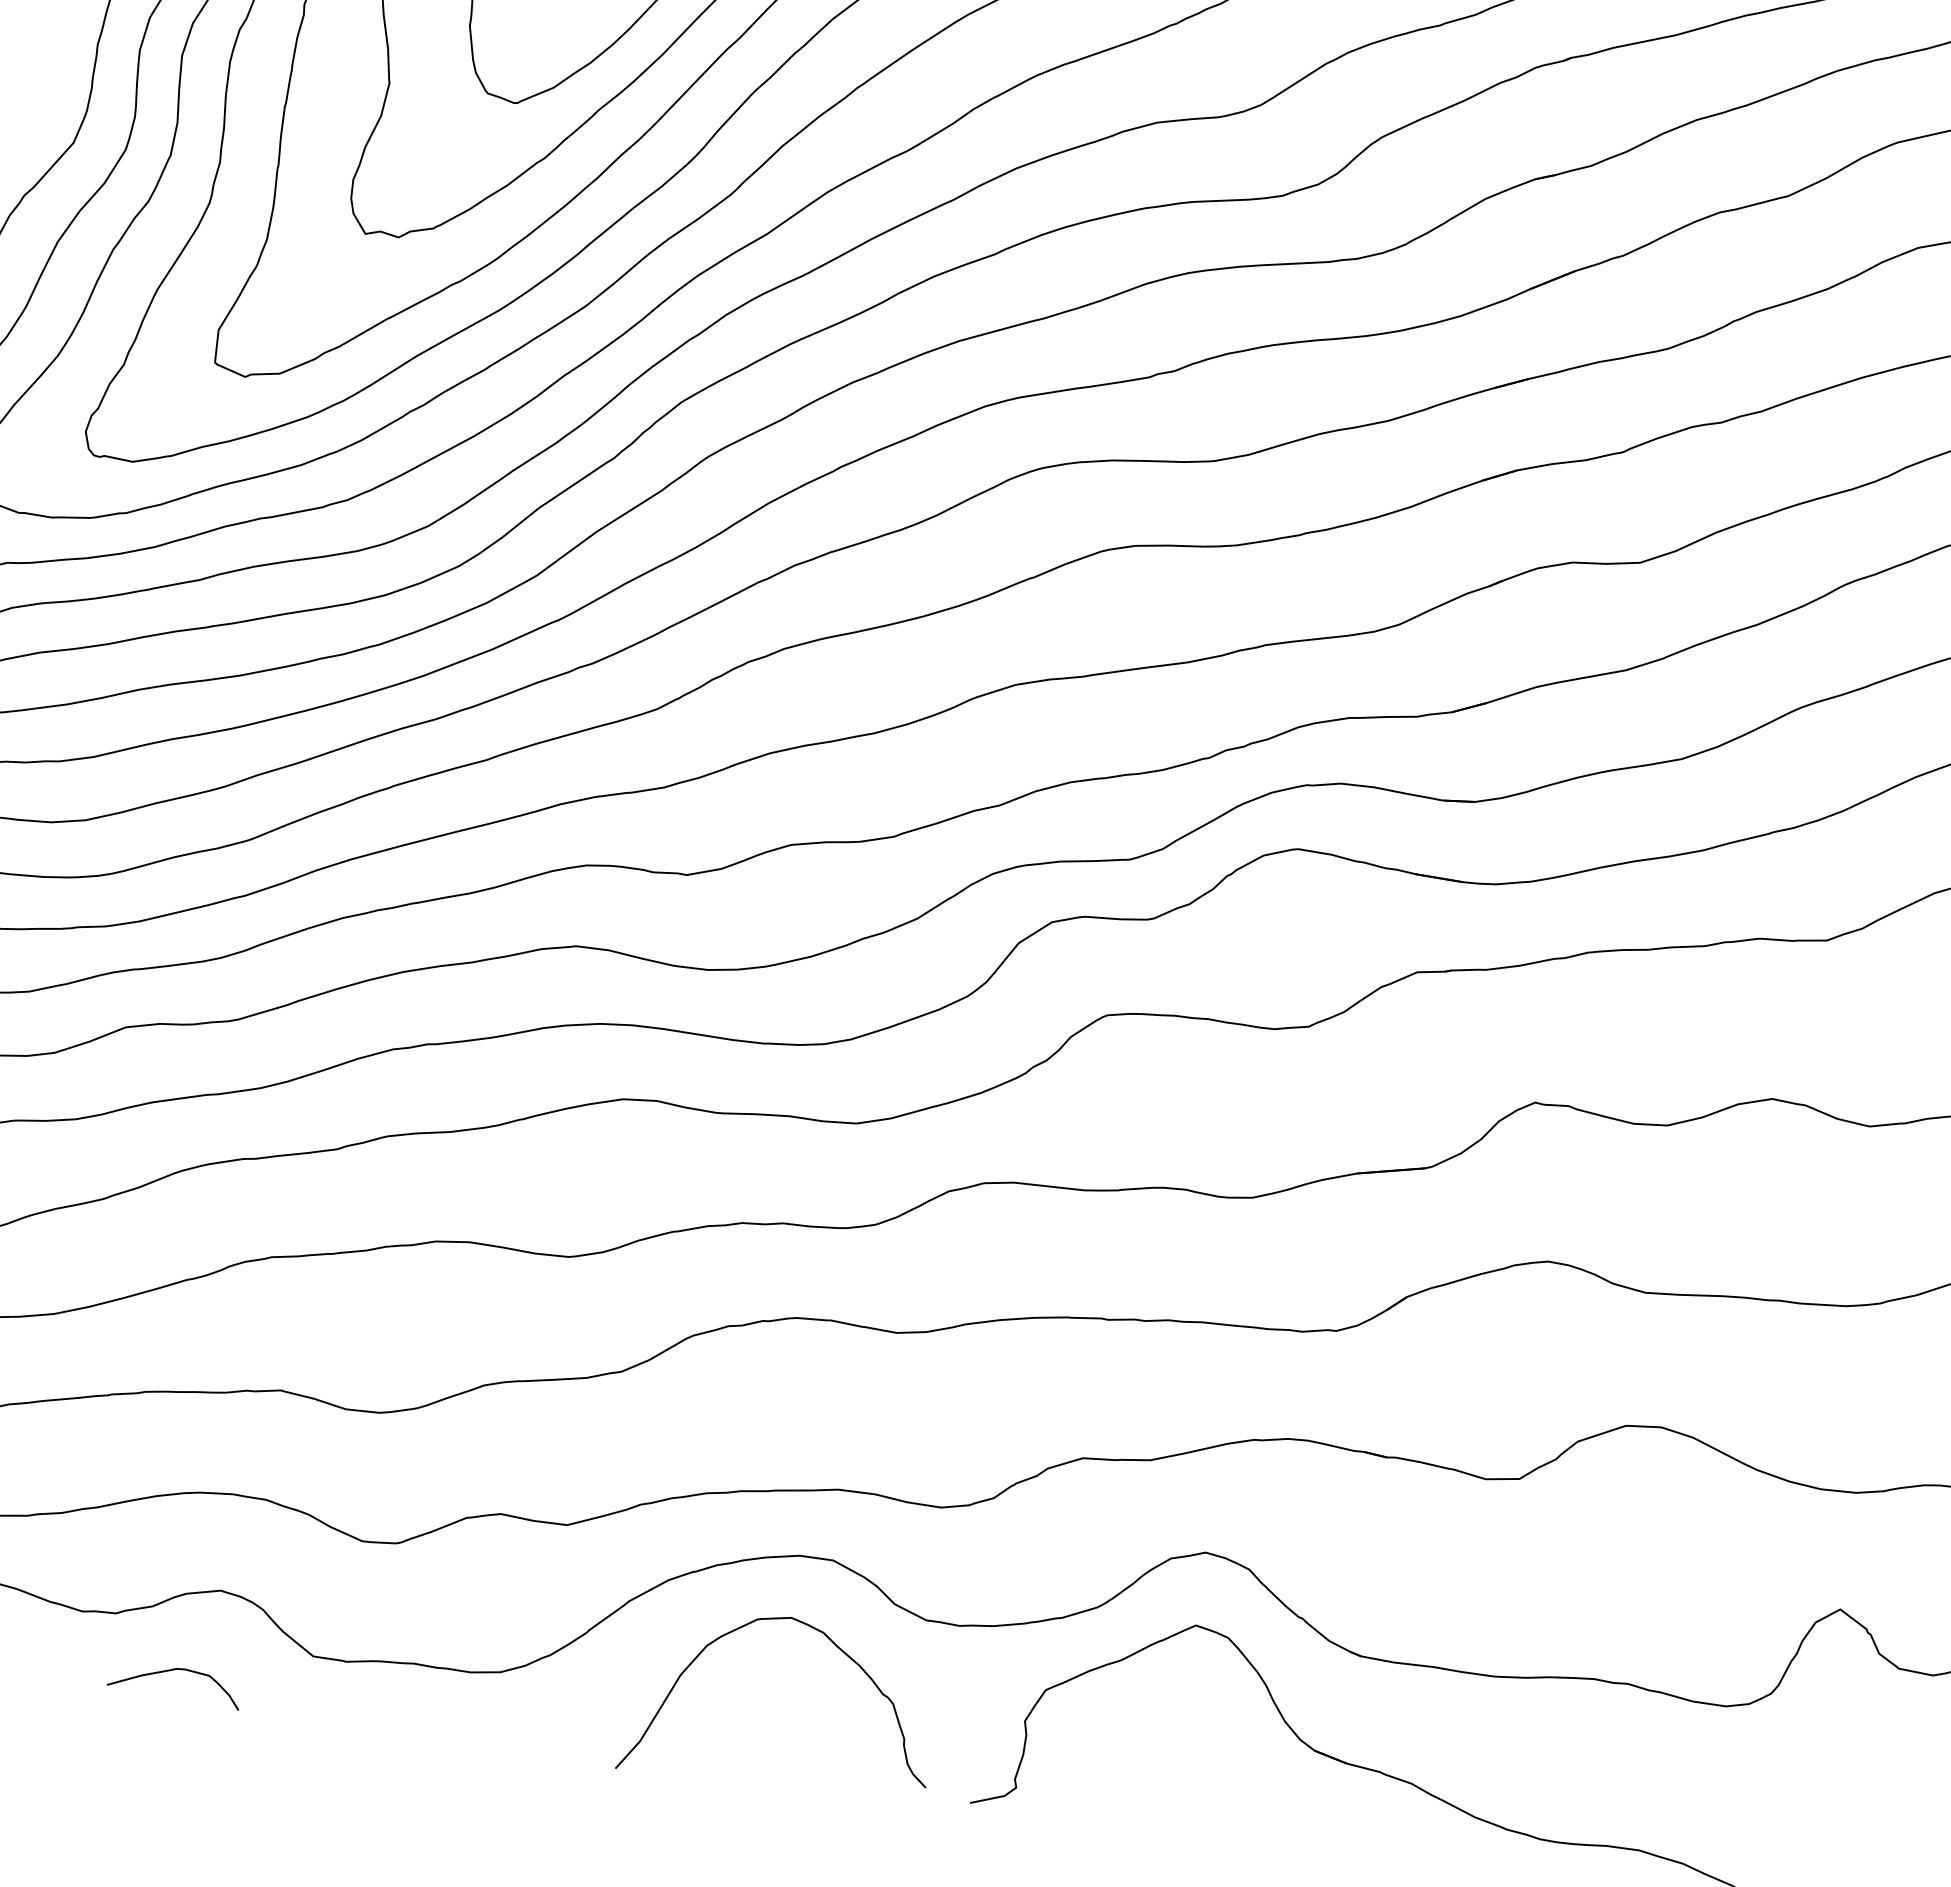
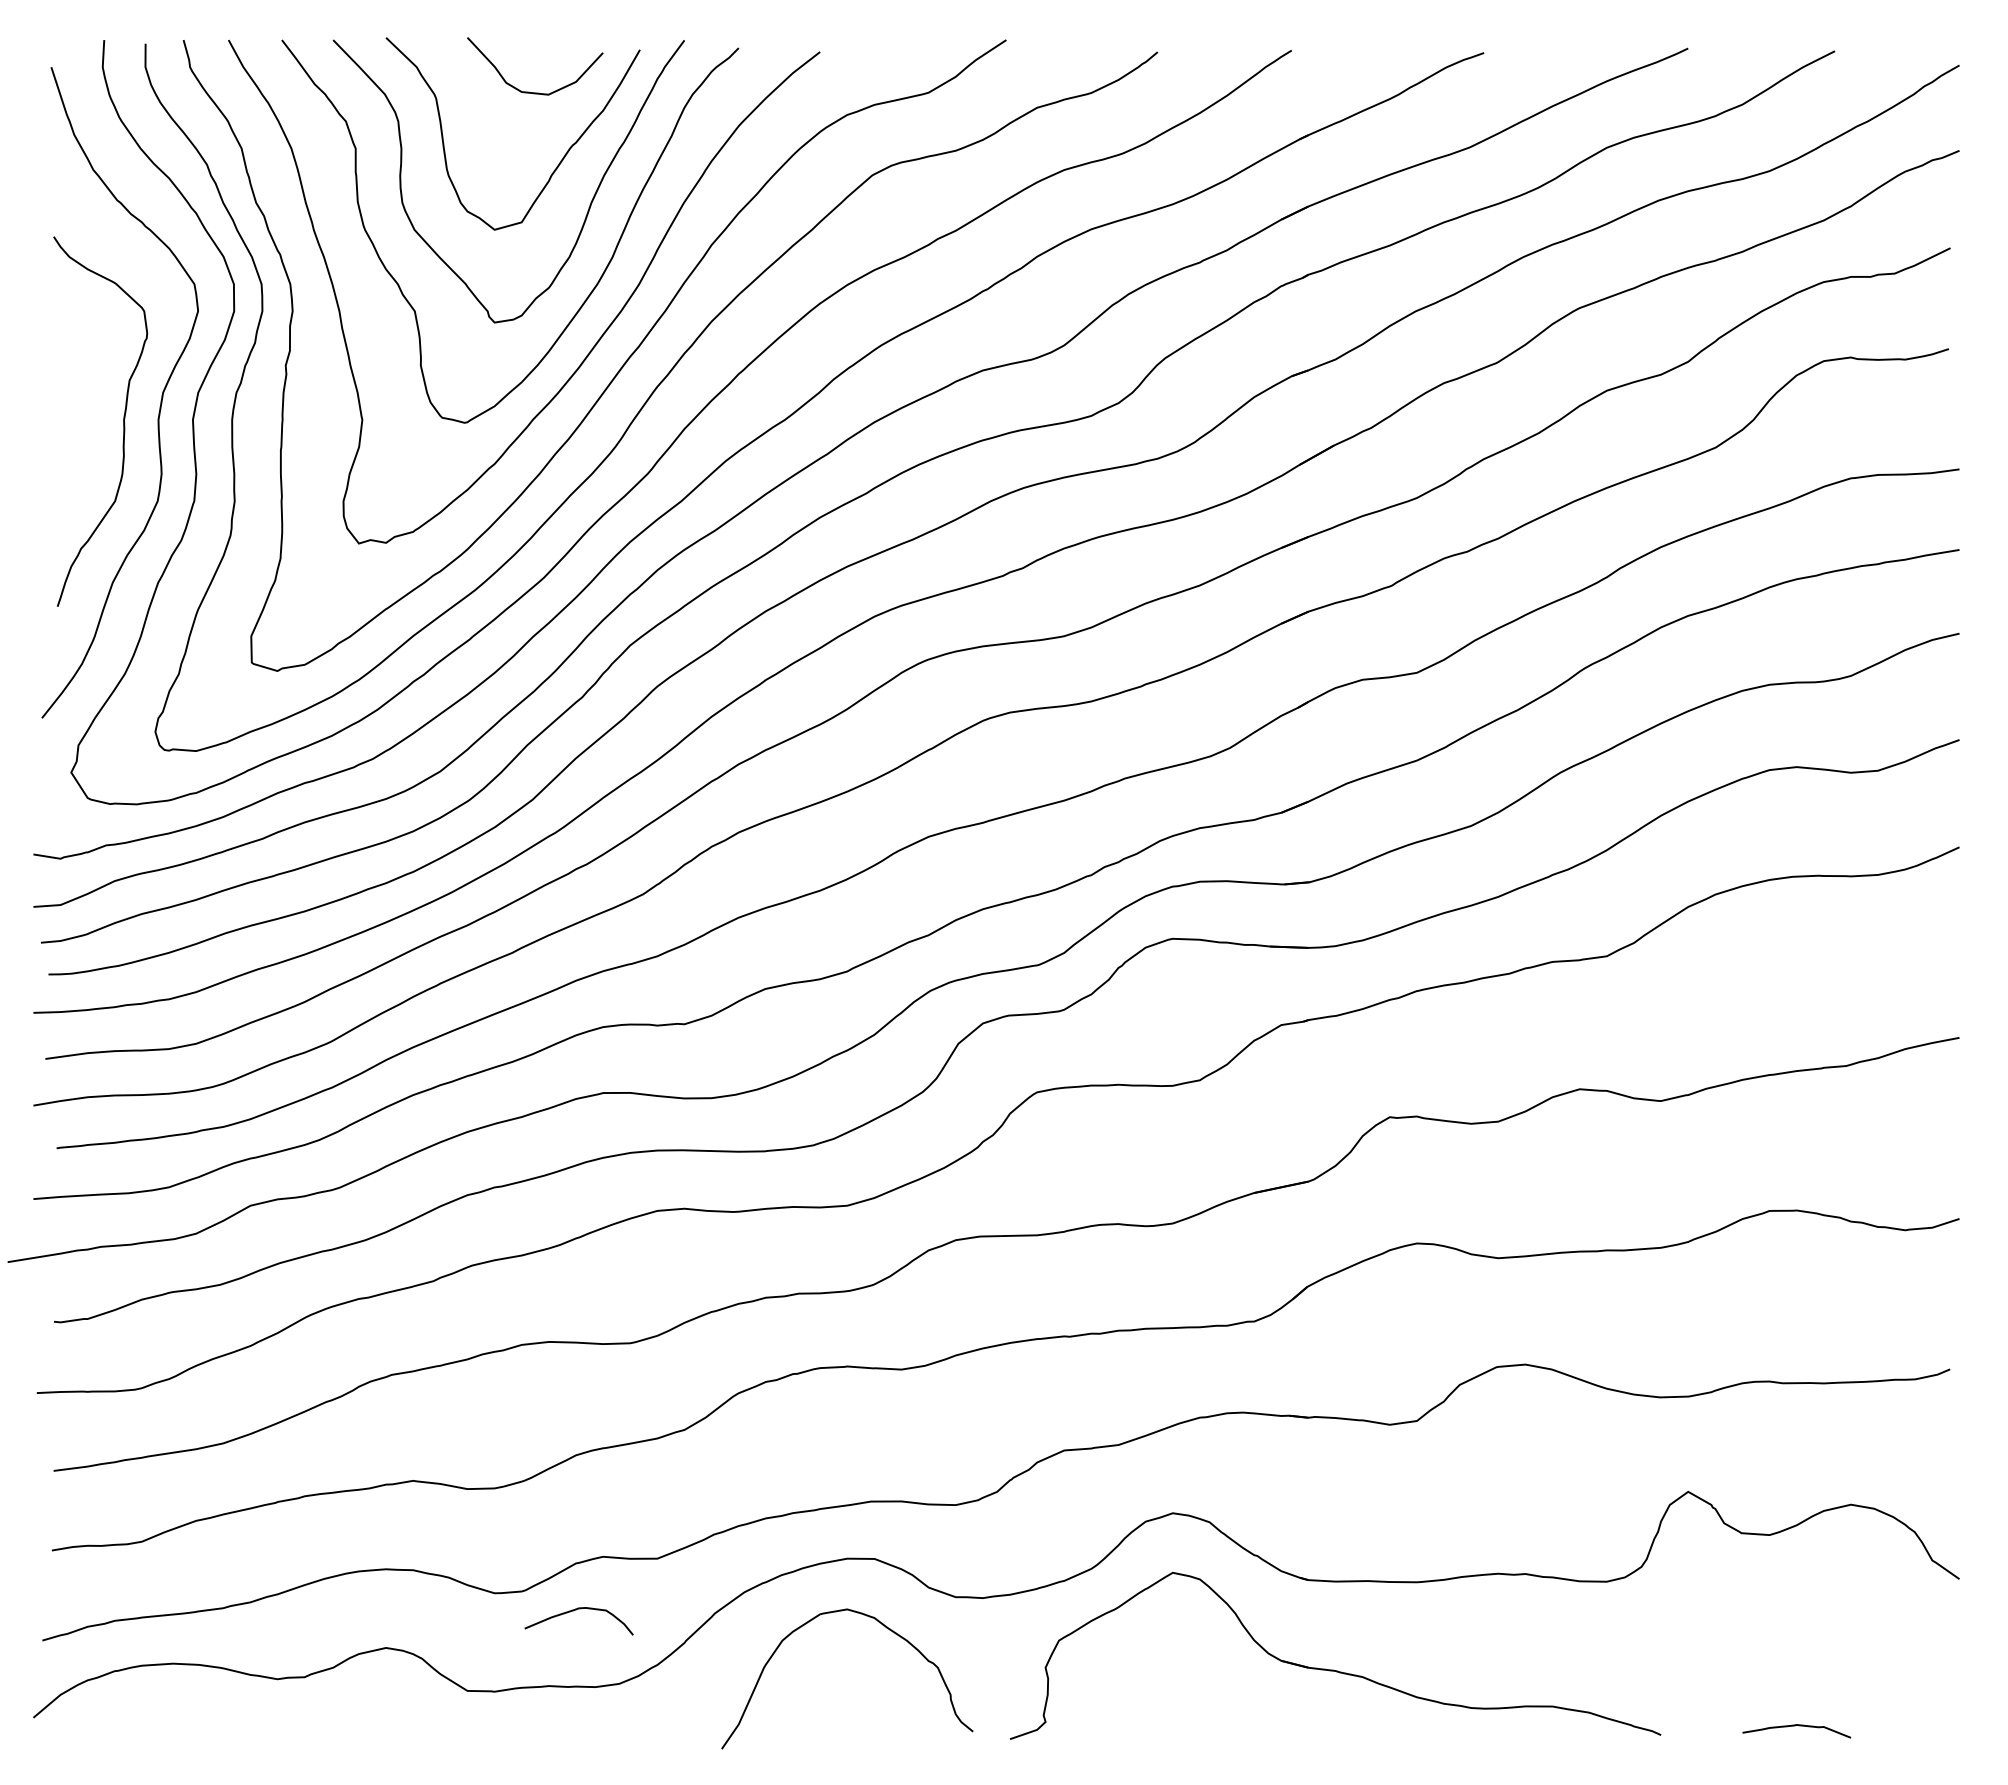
curve: (173, 1671) -> (576, 1610), moved

